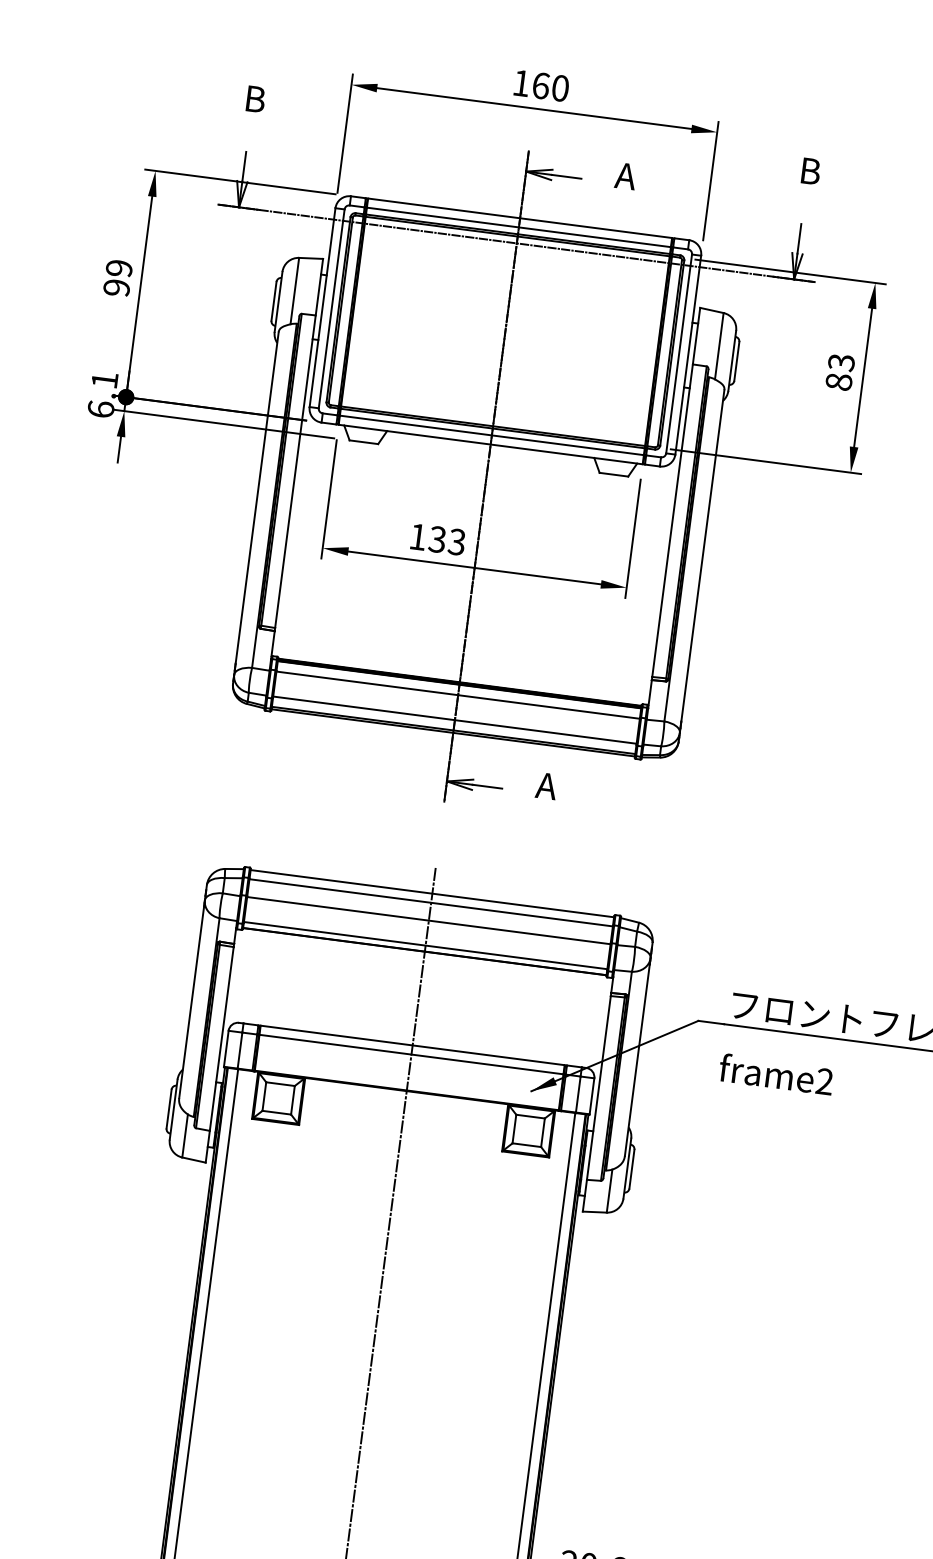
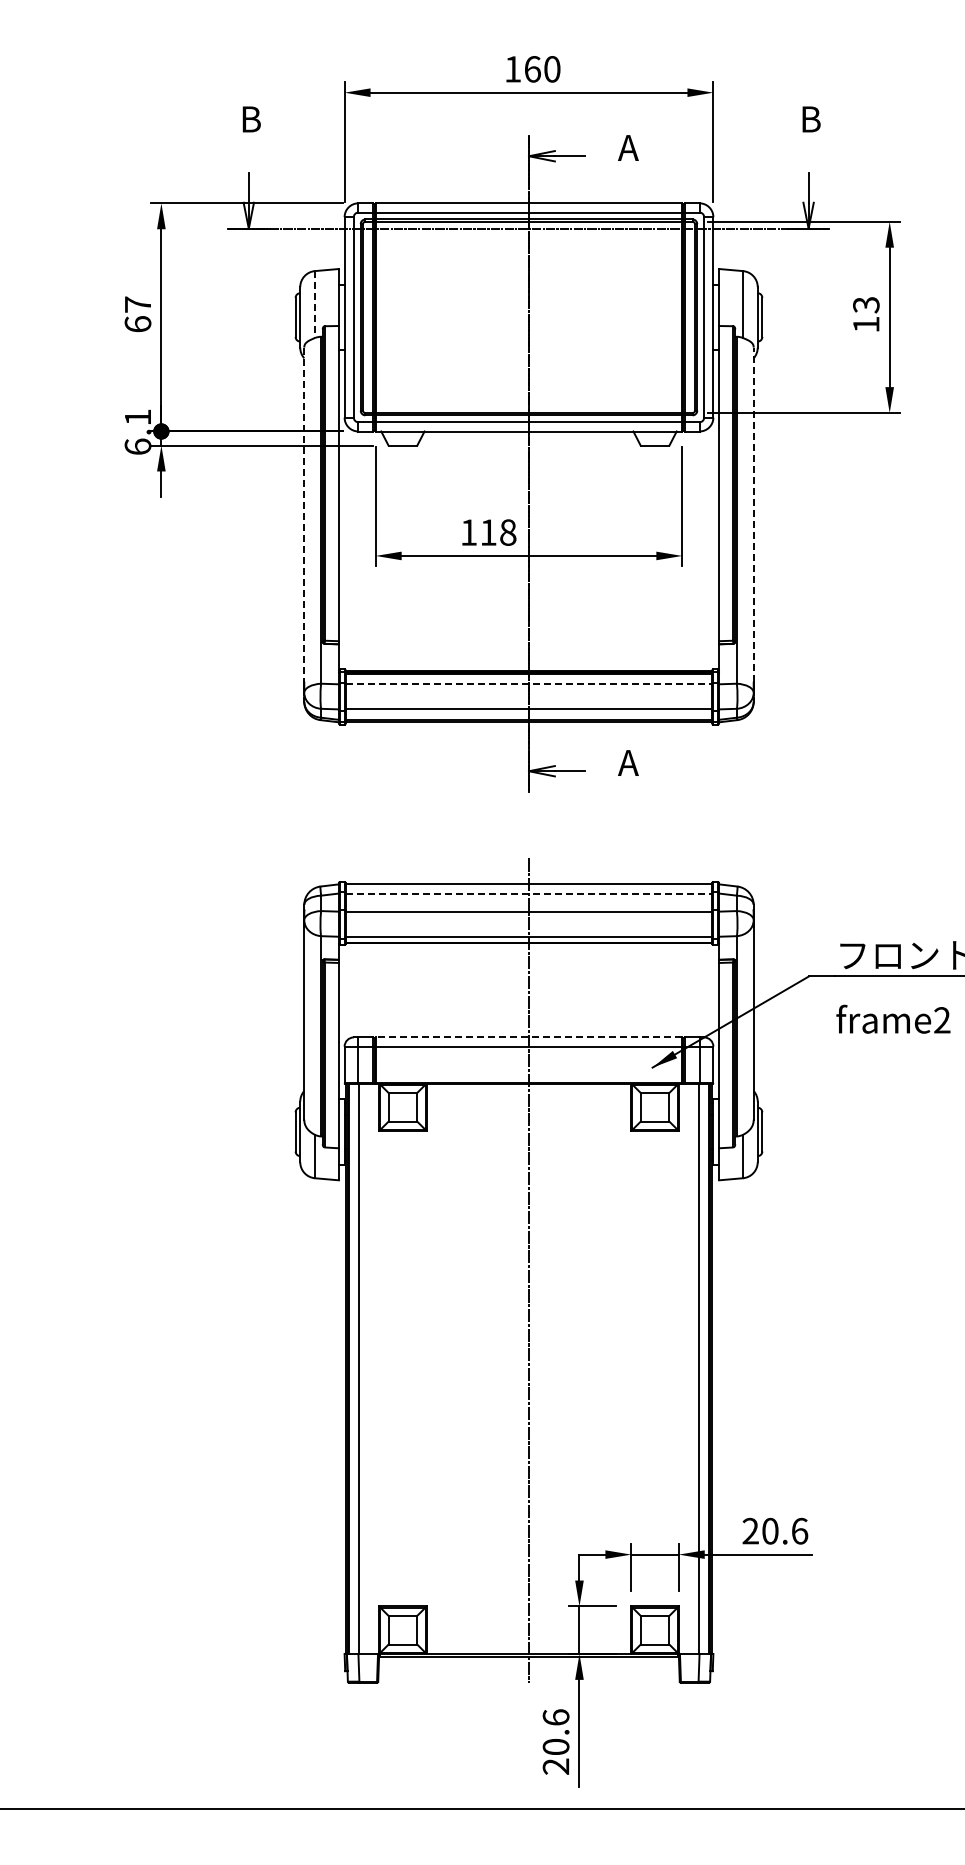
text: (117, 278) -> (137, 314), 99 -> 67
line: (294, 291) -> (314, 305), solid -> dashed
text: (839, 381) -> (866, 324), 83 -> 13
line: (257, 498) -> (304, 515), solid -> dashed
text: (447, 540) -> (498, 532), 133 -> 118
line: (702, 555) -> (753, 514), solid -> dashed
line: (458, 695) -> (529, 684), solid -> dashed
line: (431, 902) -> (529, 893), solid -> dashed
line: (412, 1045) -> (528, 1037), solid -> dashed

